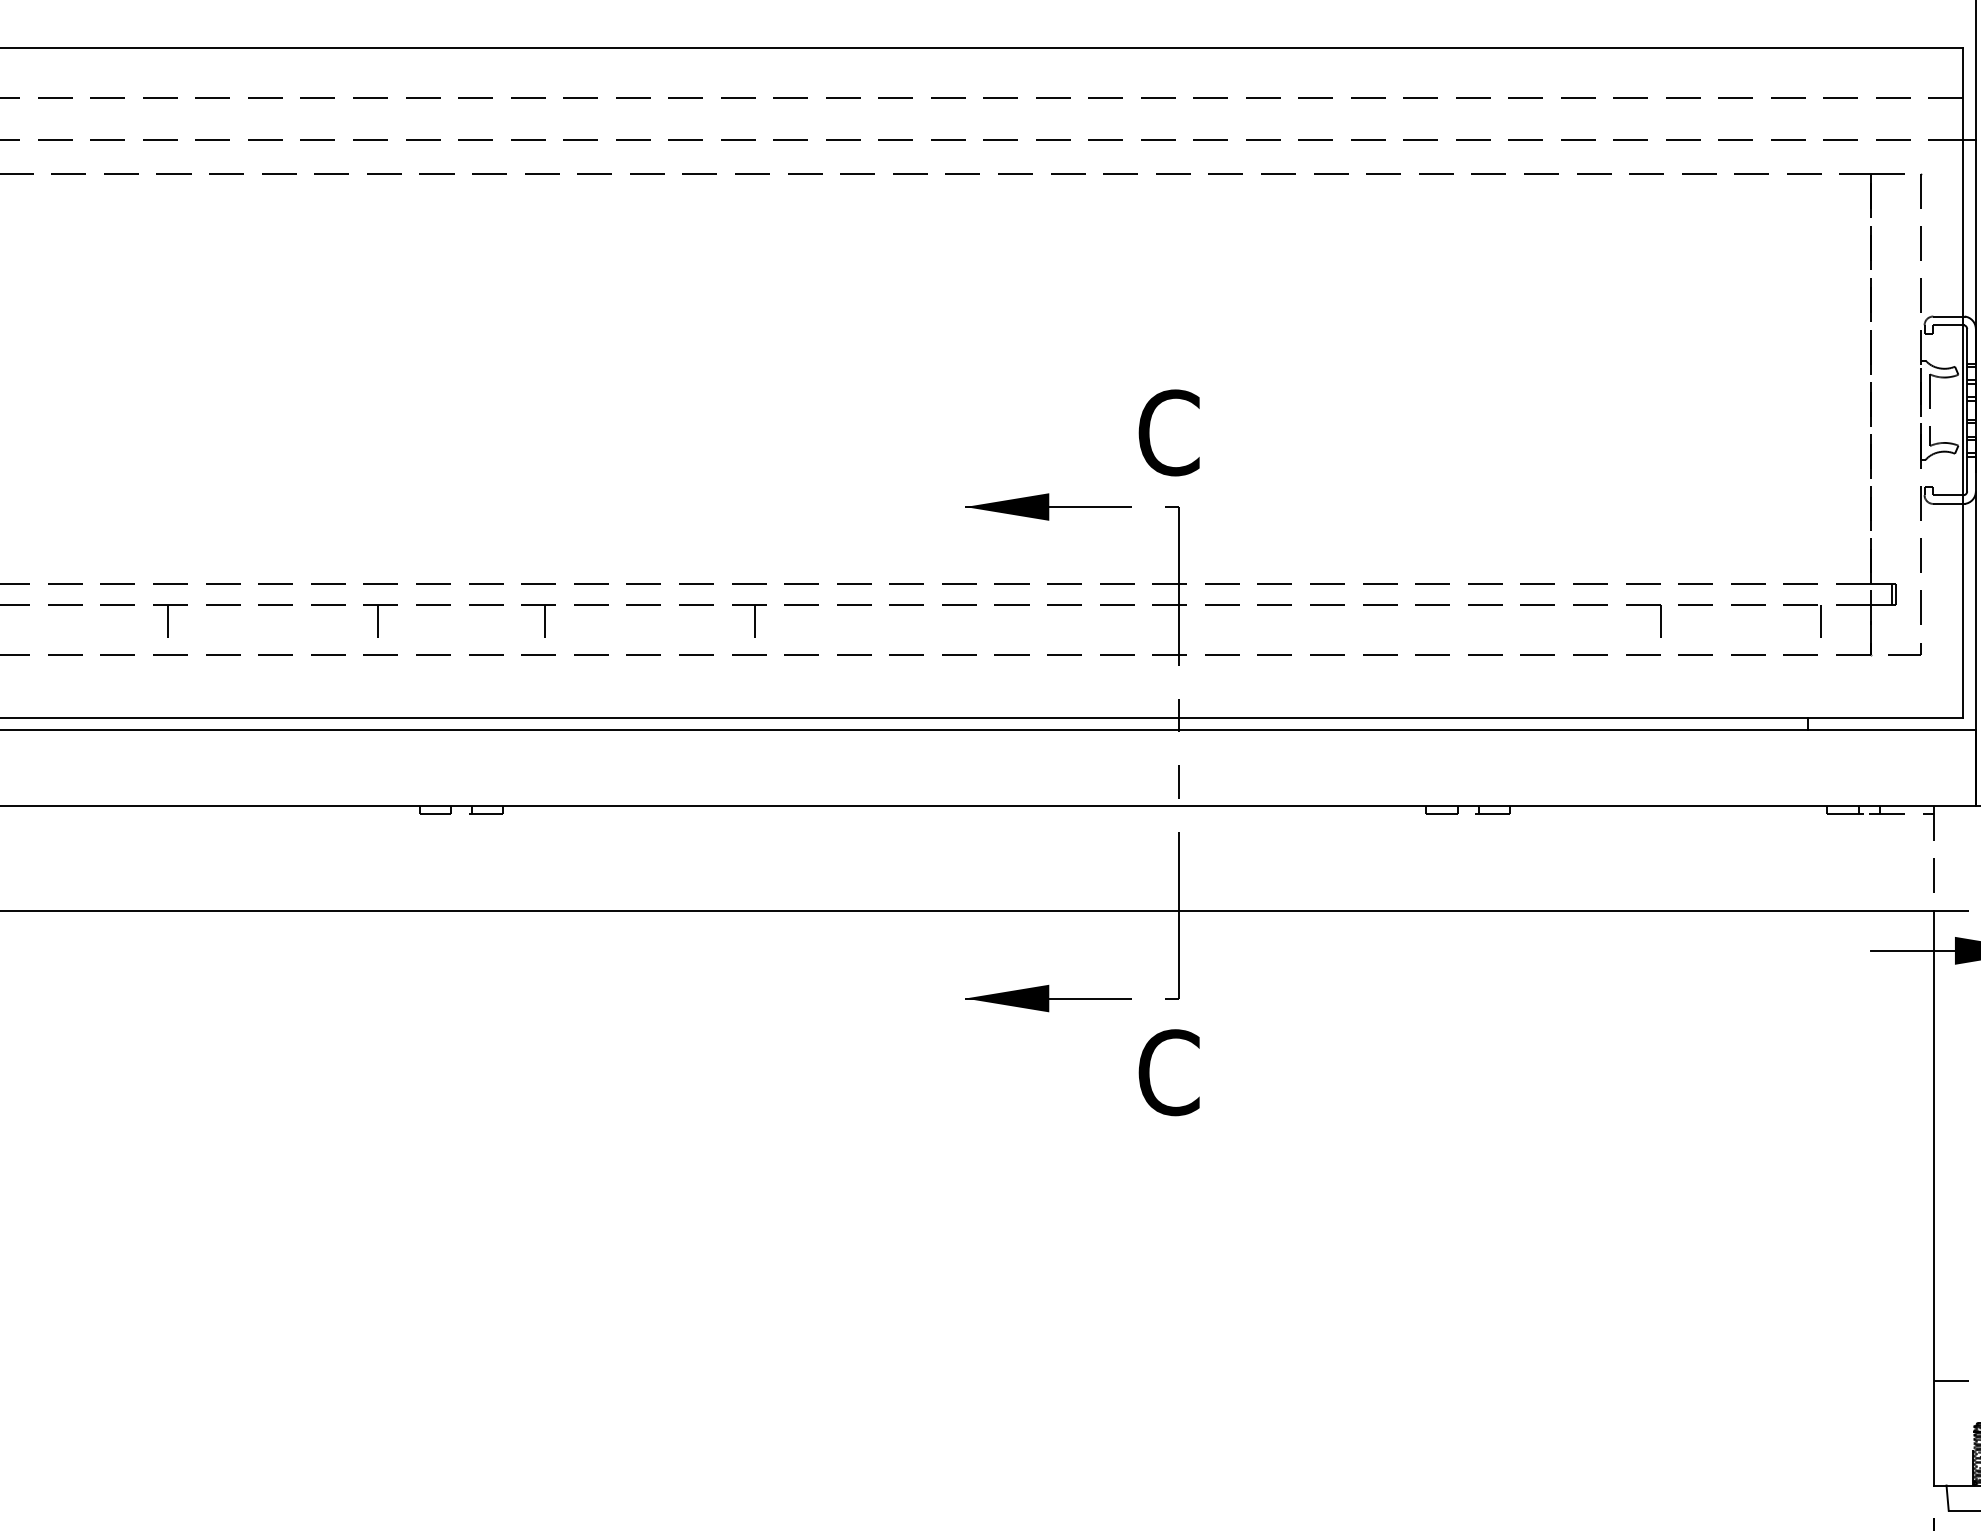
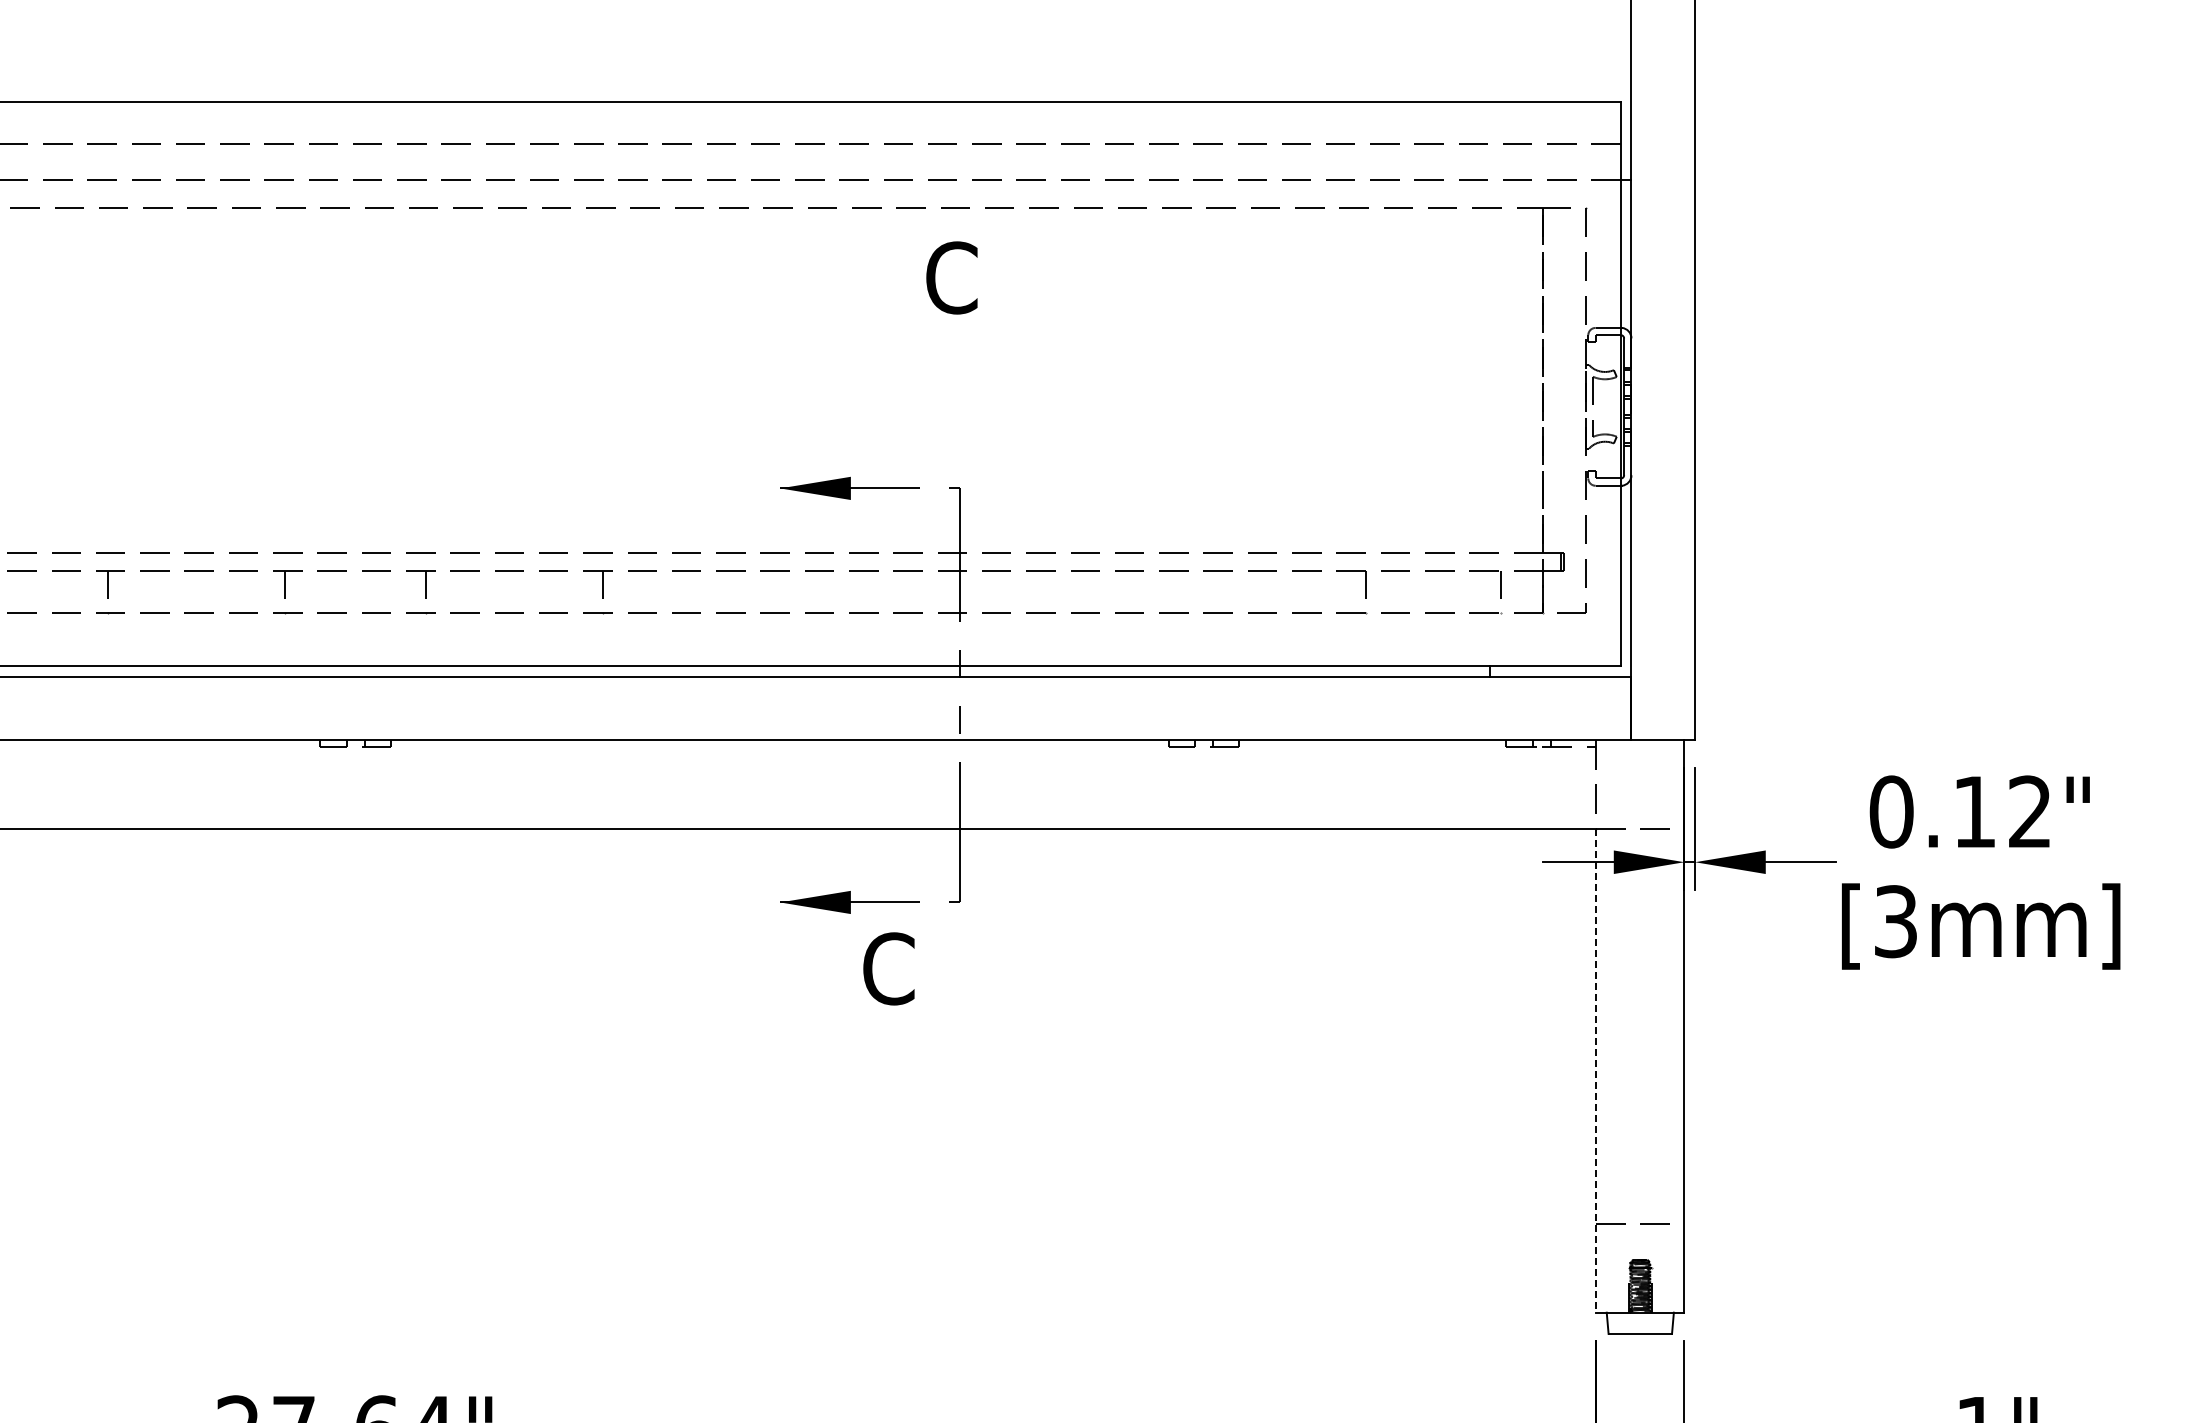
text: (1168, 432) -> (951, 277), moved
text: (1168, 1072) -> (888, 968), moved
line: (1934, 1199) -> (1596, 1071), solid -> dashed

